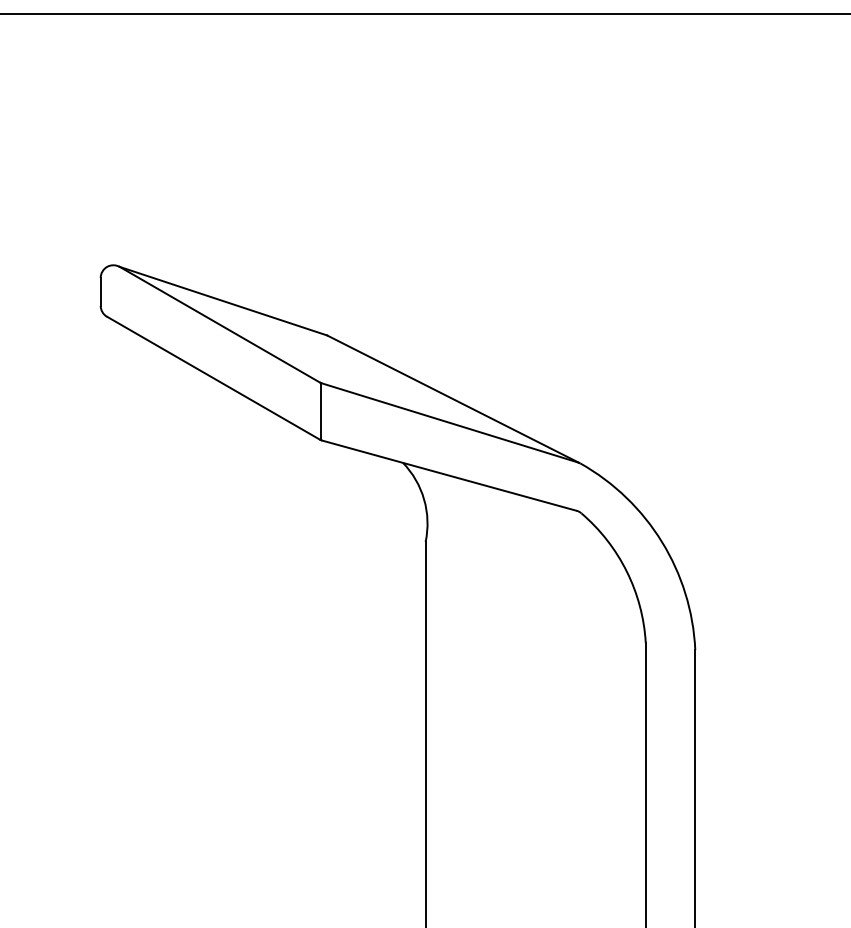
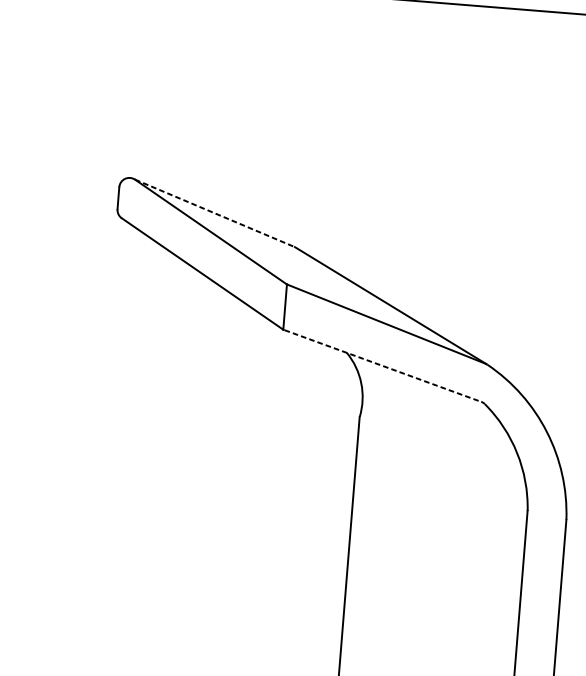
line: (223, 301) -> (215, 213), solid -> dashed
line: (449, 475) -> (382, 365), solid -> dashed

